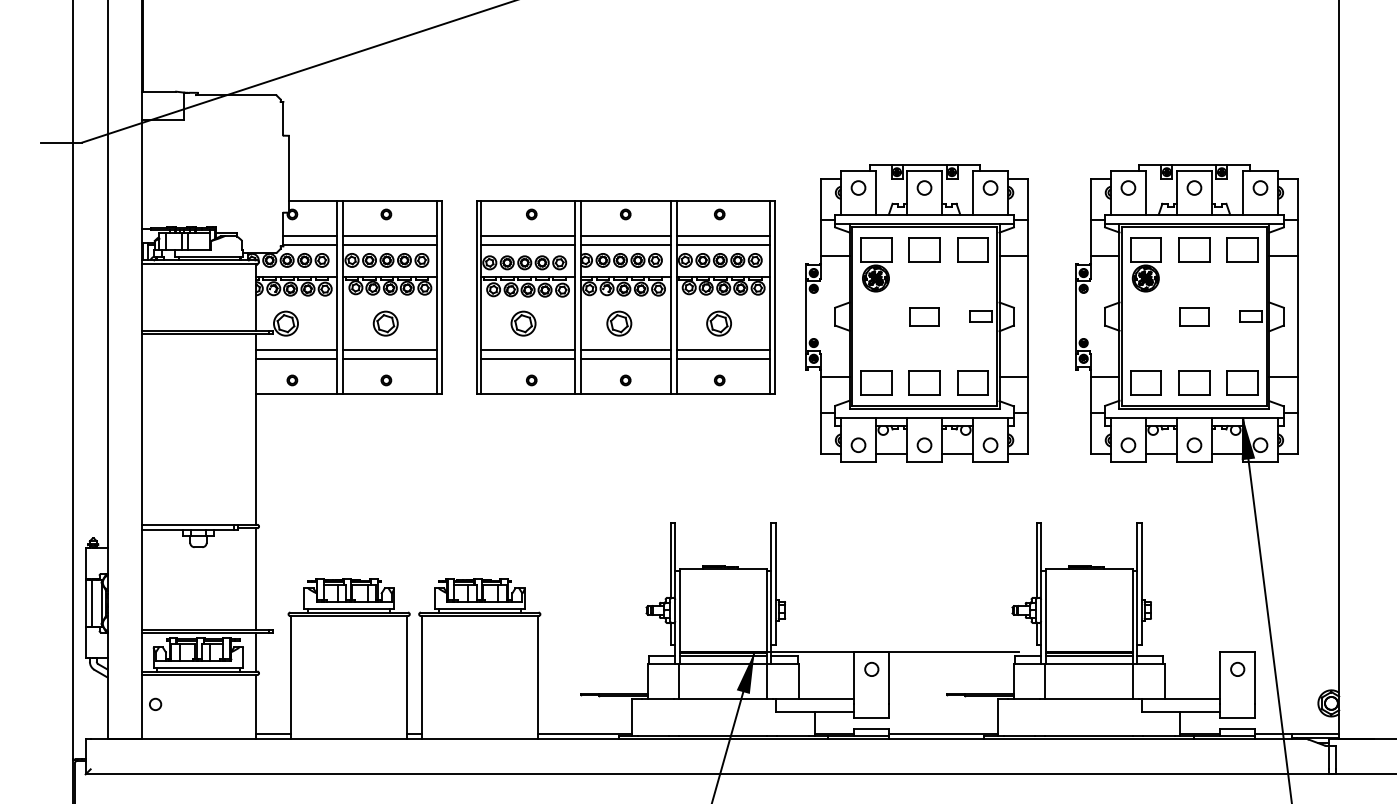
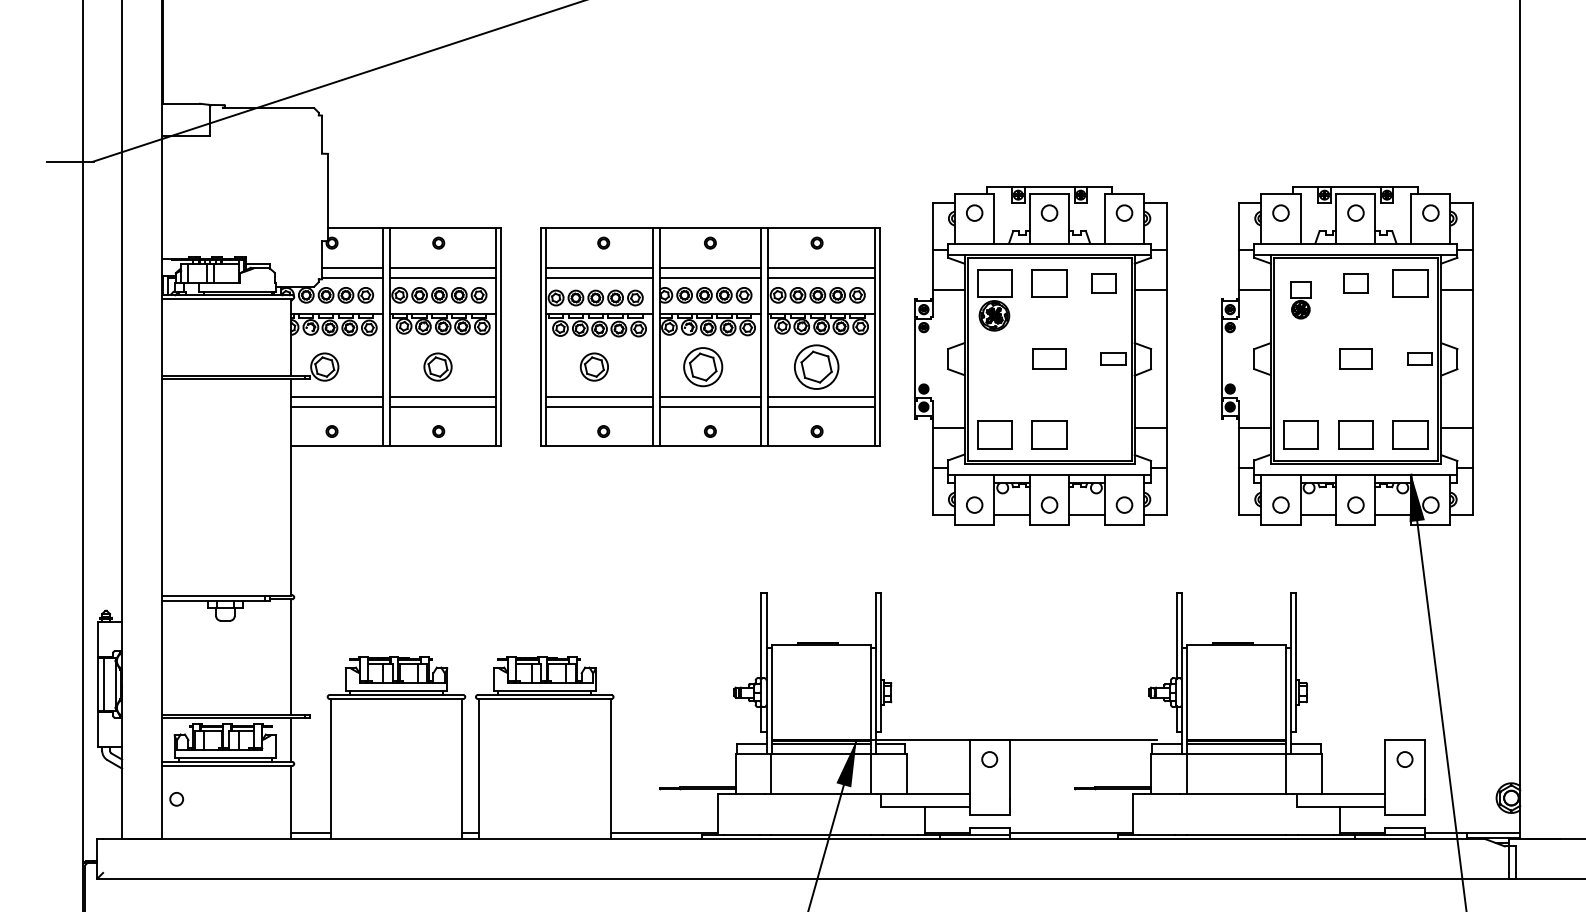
part: (972, 250) -> (1103, 283), size x0.7
part: (1194, 250) -> (1355, 283), size x0.7
part: (1145, 265) -> (1300, 300), size x0.6
part: (618, 323) -> (702, 366), size x1.4
part: (718, 323) -> (815, 366), size x1.6
part: (972, 383) -> (1103, 434), removed

